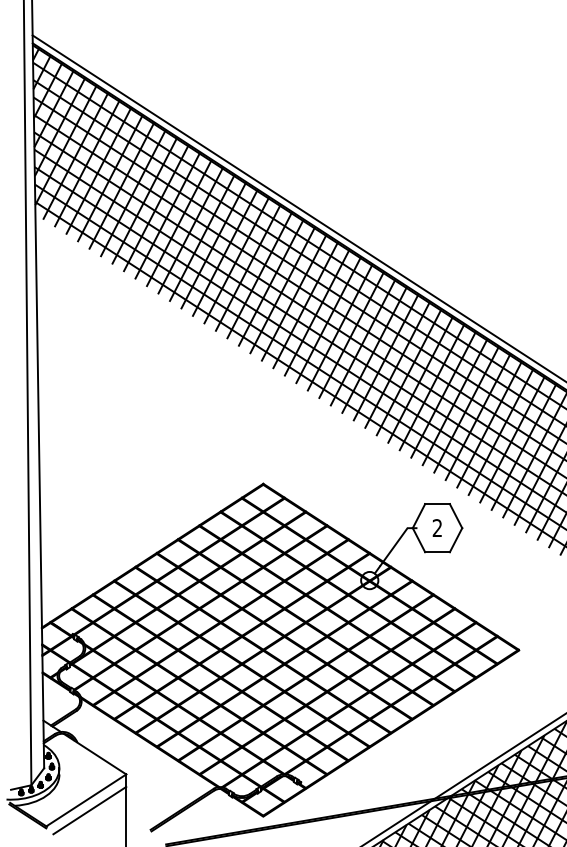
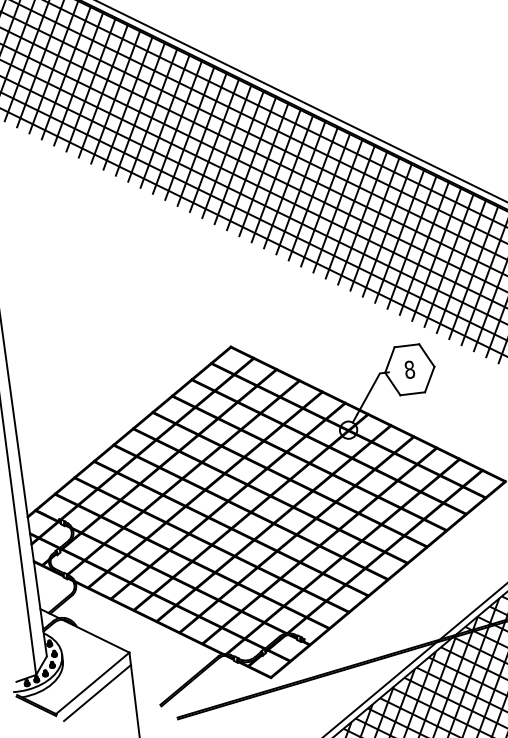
text: (437, 528) -> (409, 370), 2 -> 8

